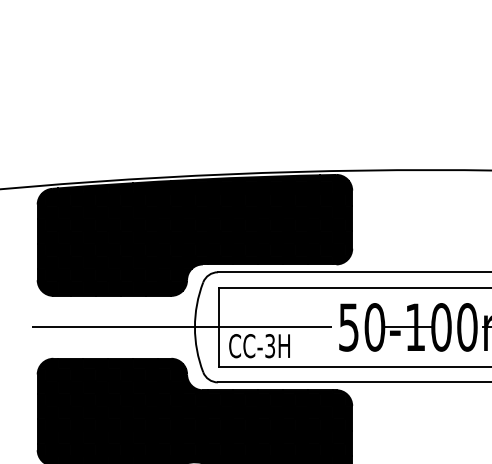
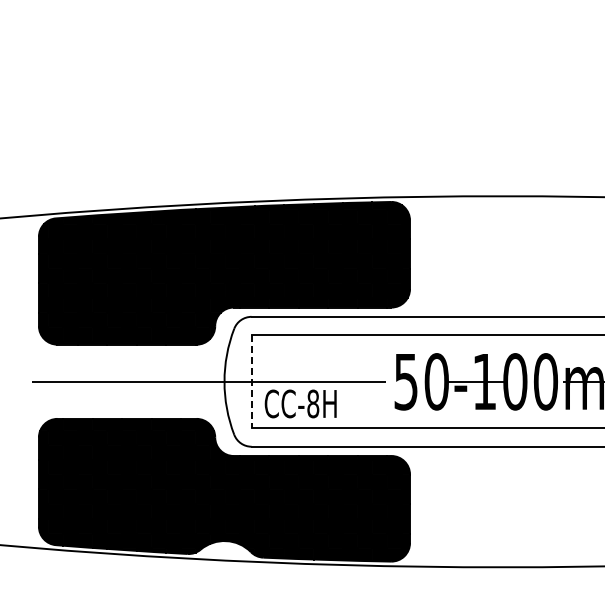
line: (218, 327) -> (252, 382), solid -> dashed
text: (270, 345) -> (313, 403), CC-3H -> CC-8H

